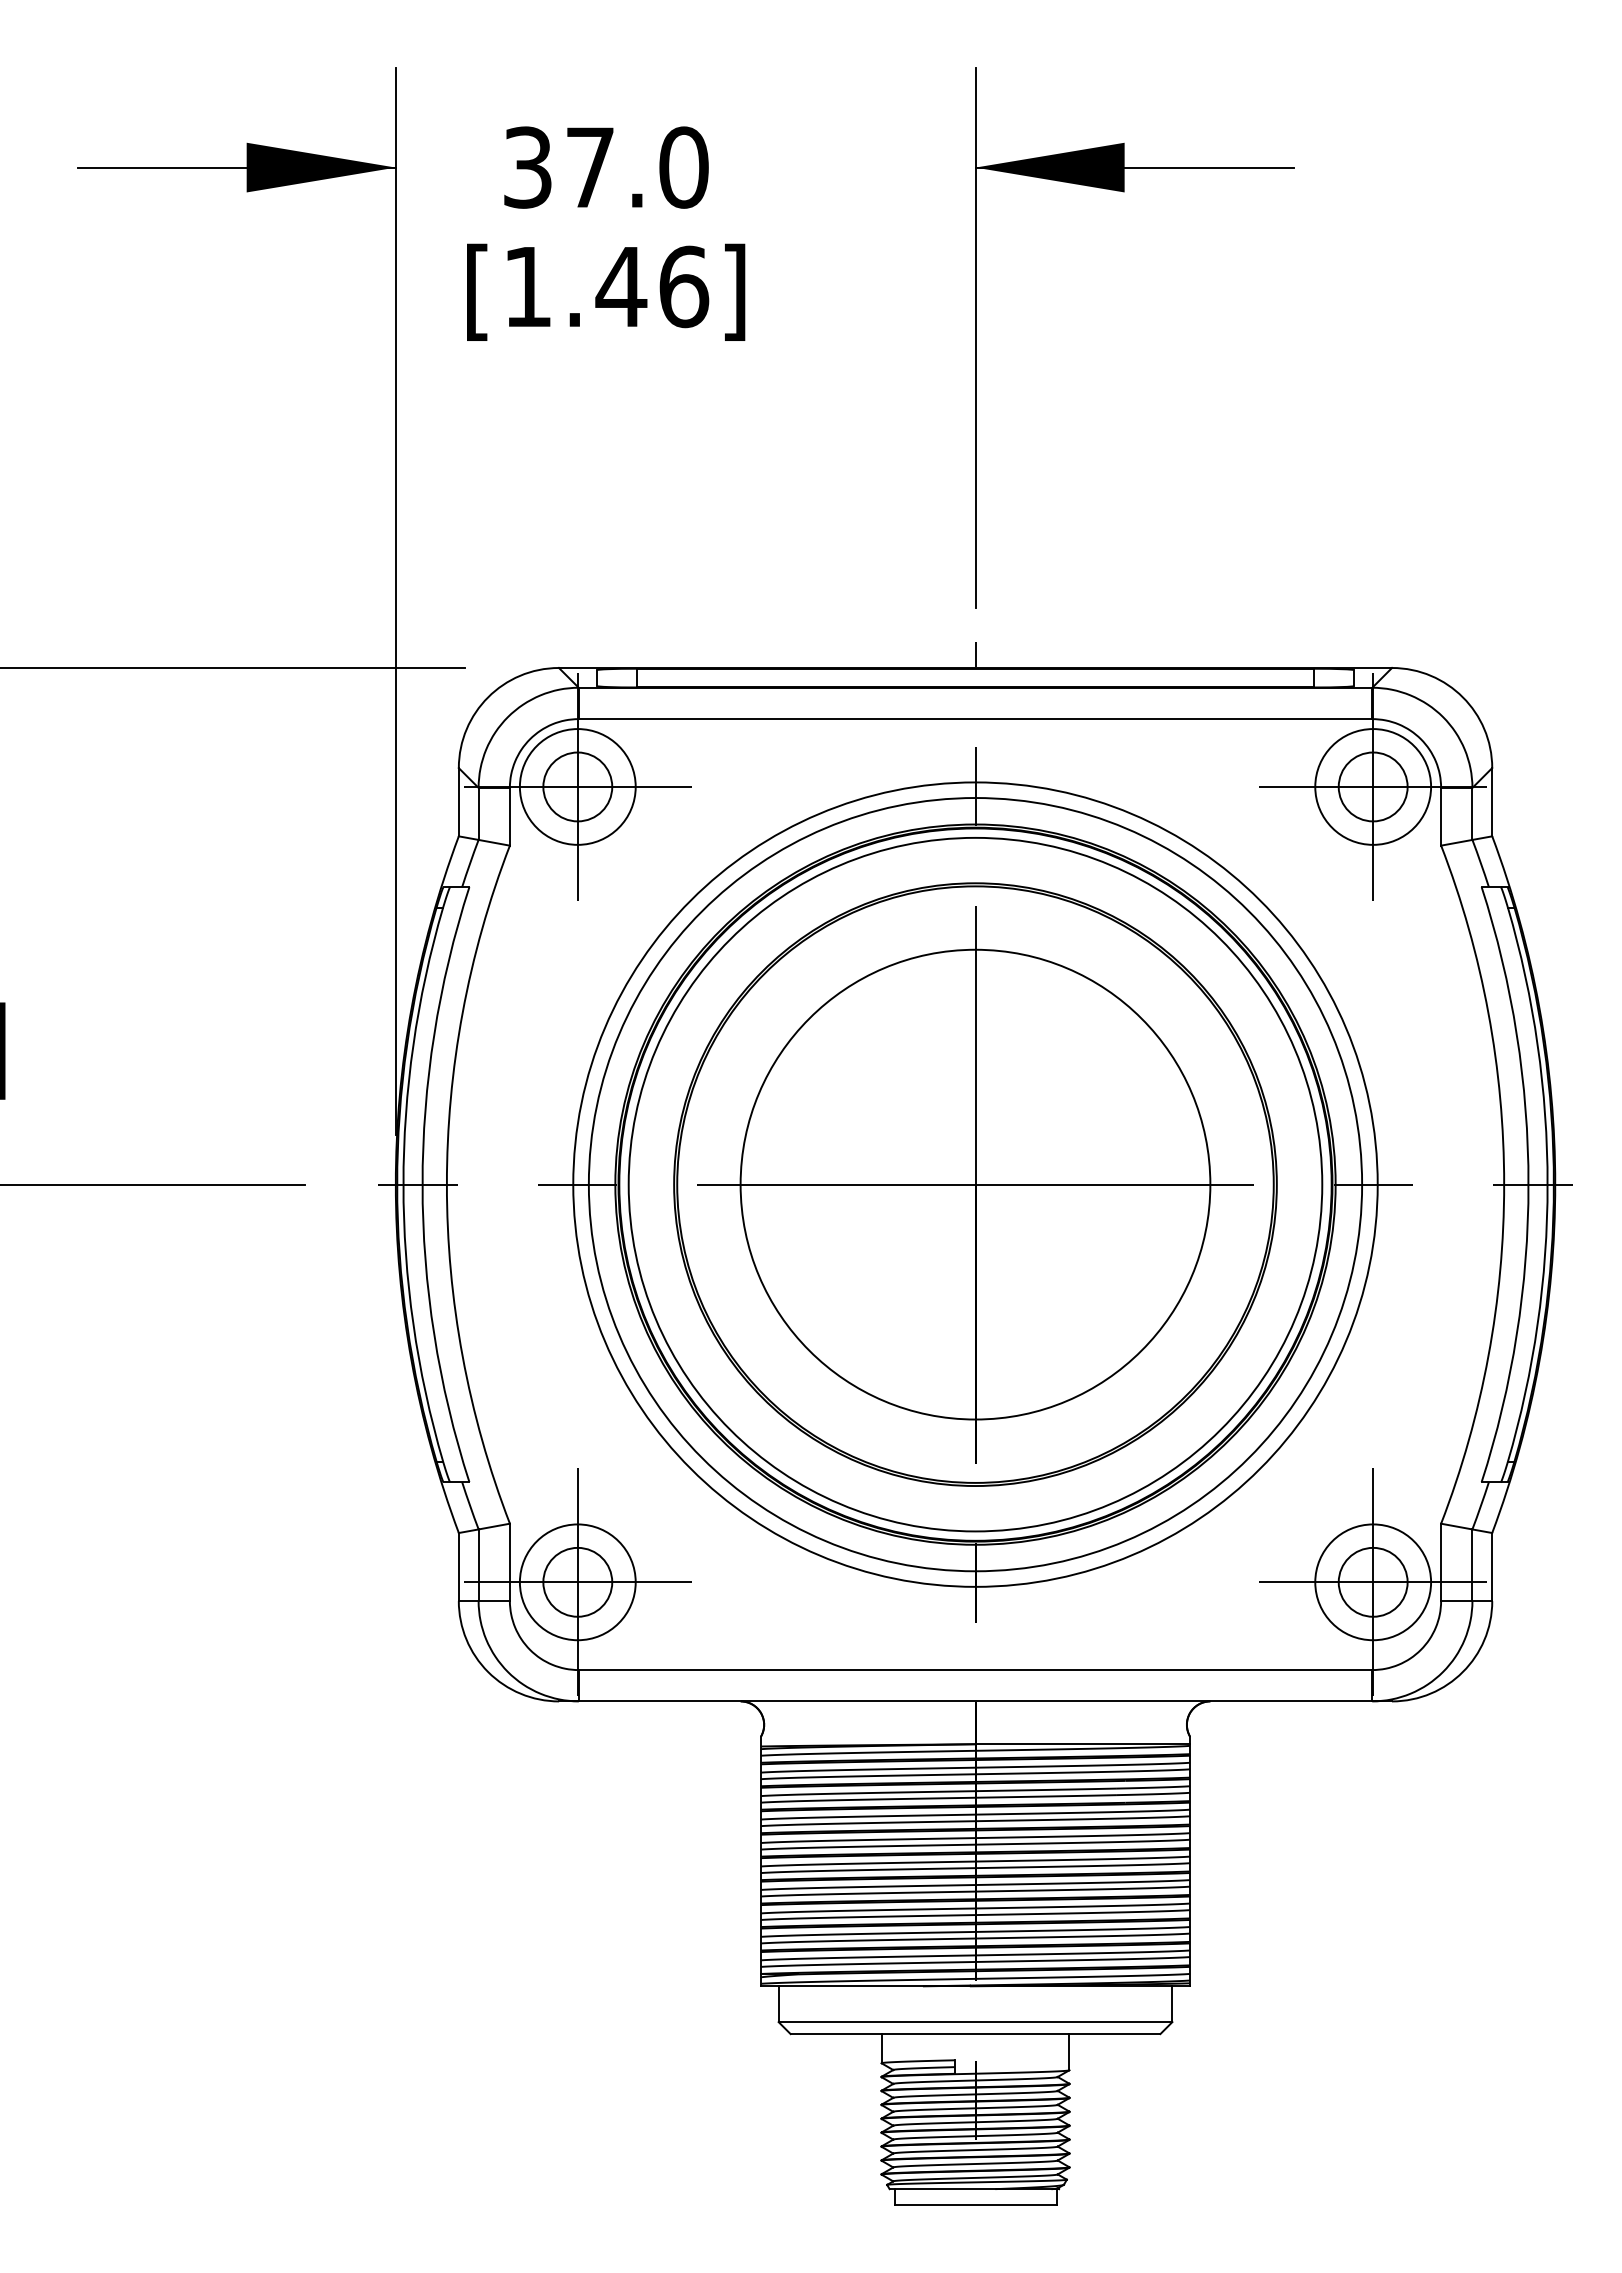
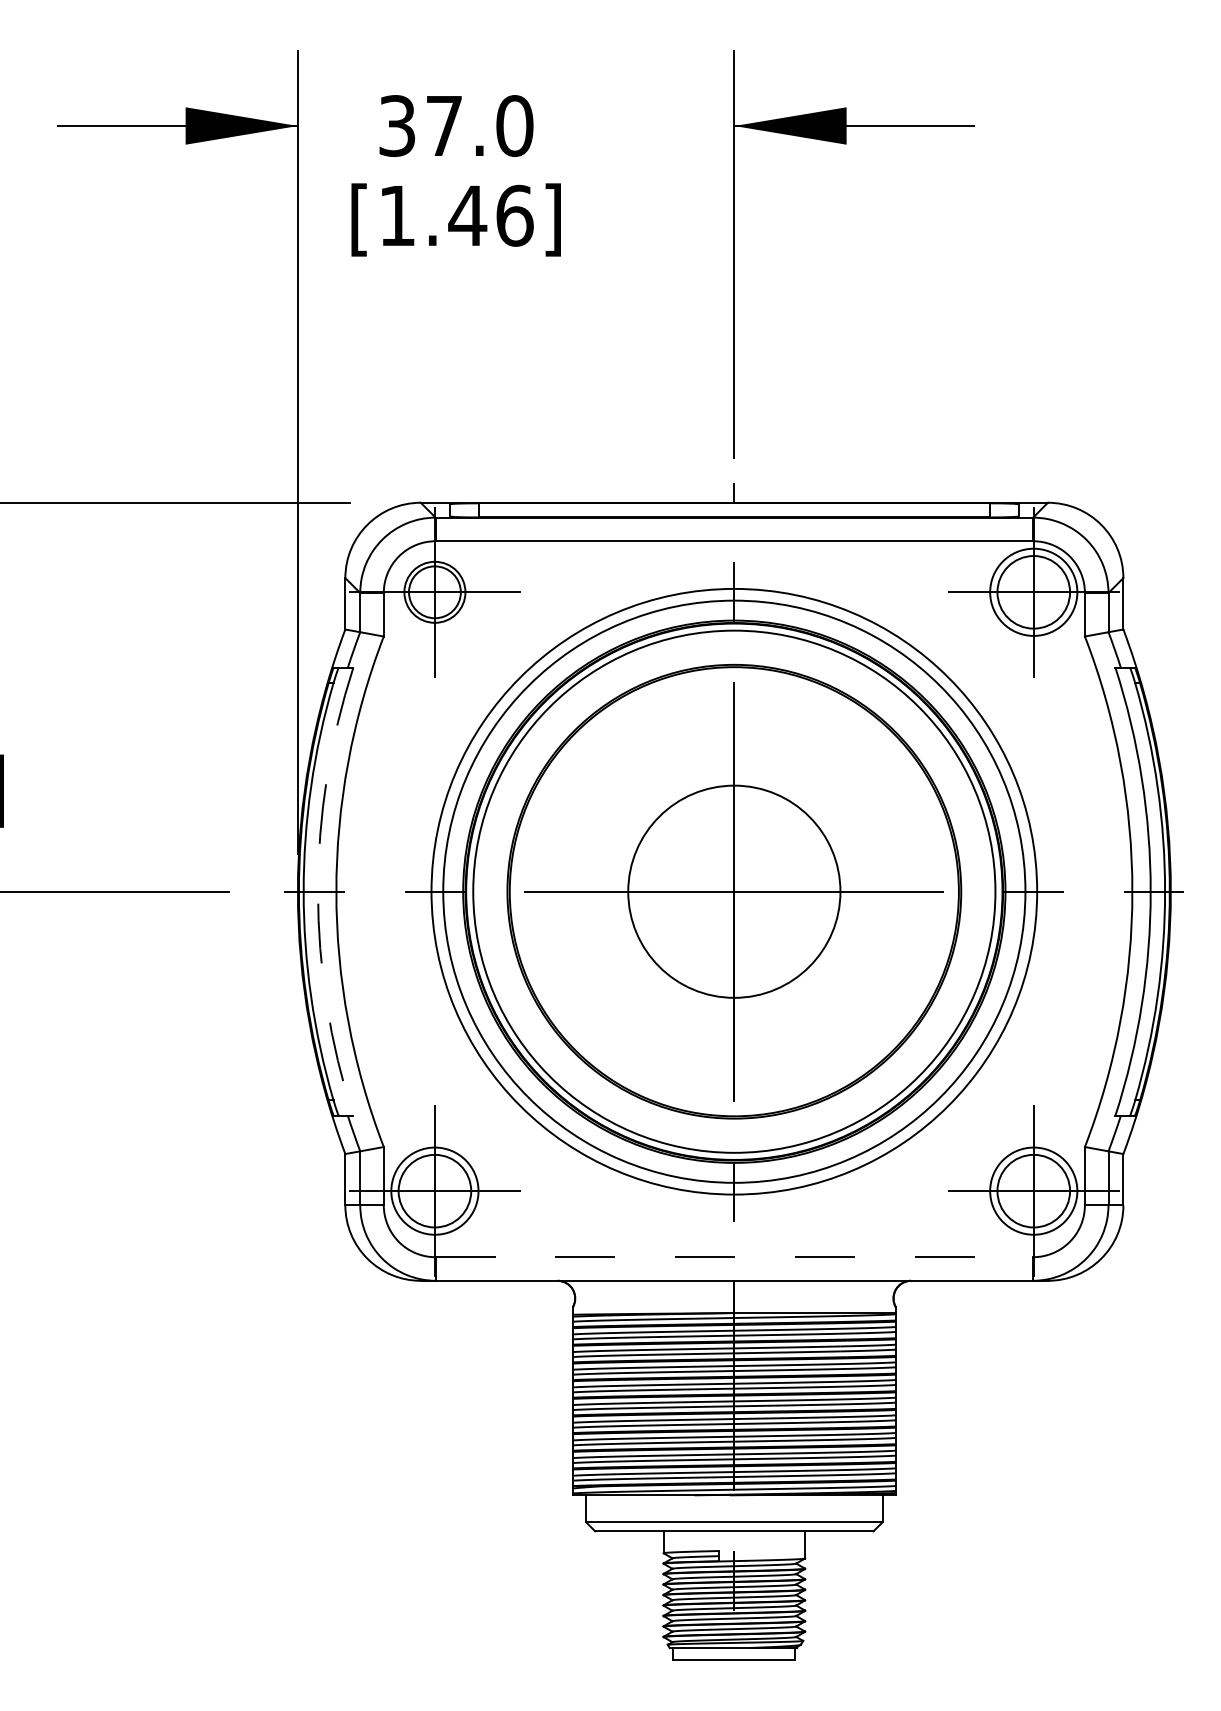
circle: (577, 786) -> (434, 591), size x0.7
circle: (1372, 786) -> (1033, 591), size x1.4
arc: (422, 1184) -> (317, 891), solid -> dashed
circle: (975, 1184) -> (734, 891), size x0.6
circle: (577, 1581) -> (434, 1190), size x1.4
circle: (1372, 1581) -> (1033, 1190), size x1.4
line: (975, 1670) -> (734, 1257), solid -> dashed

